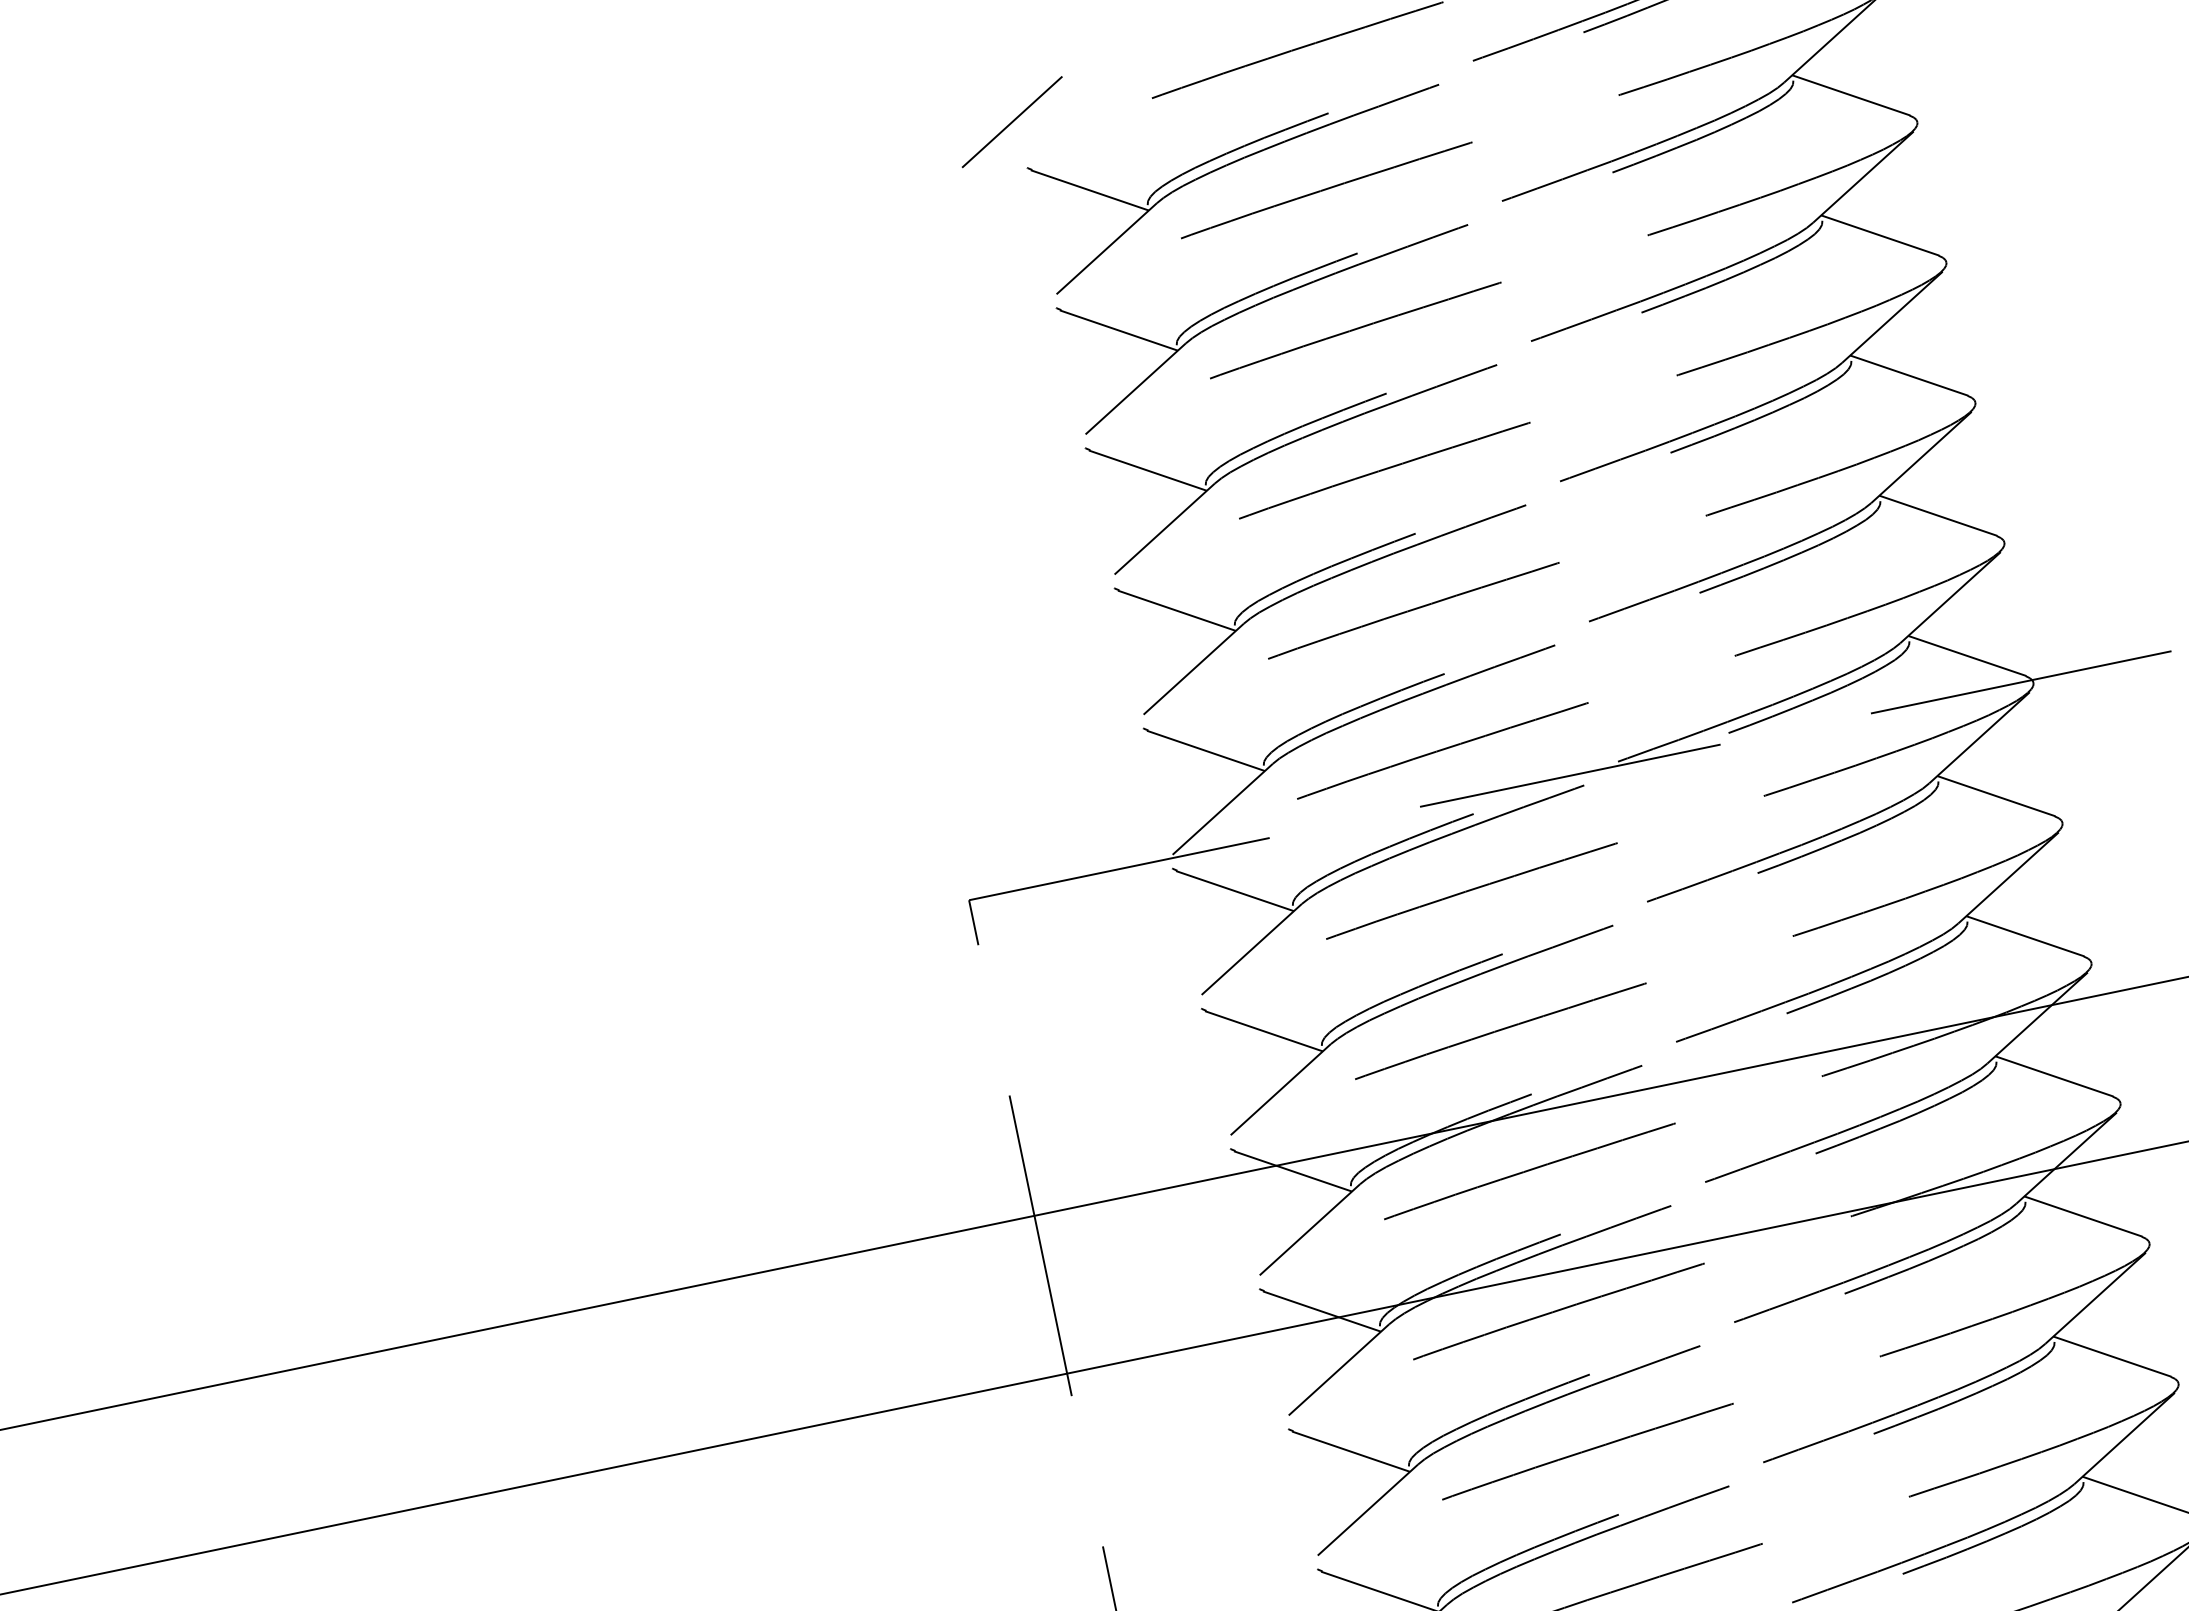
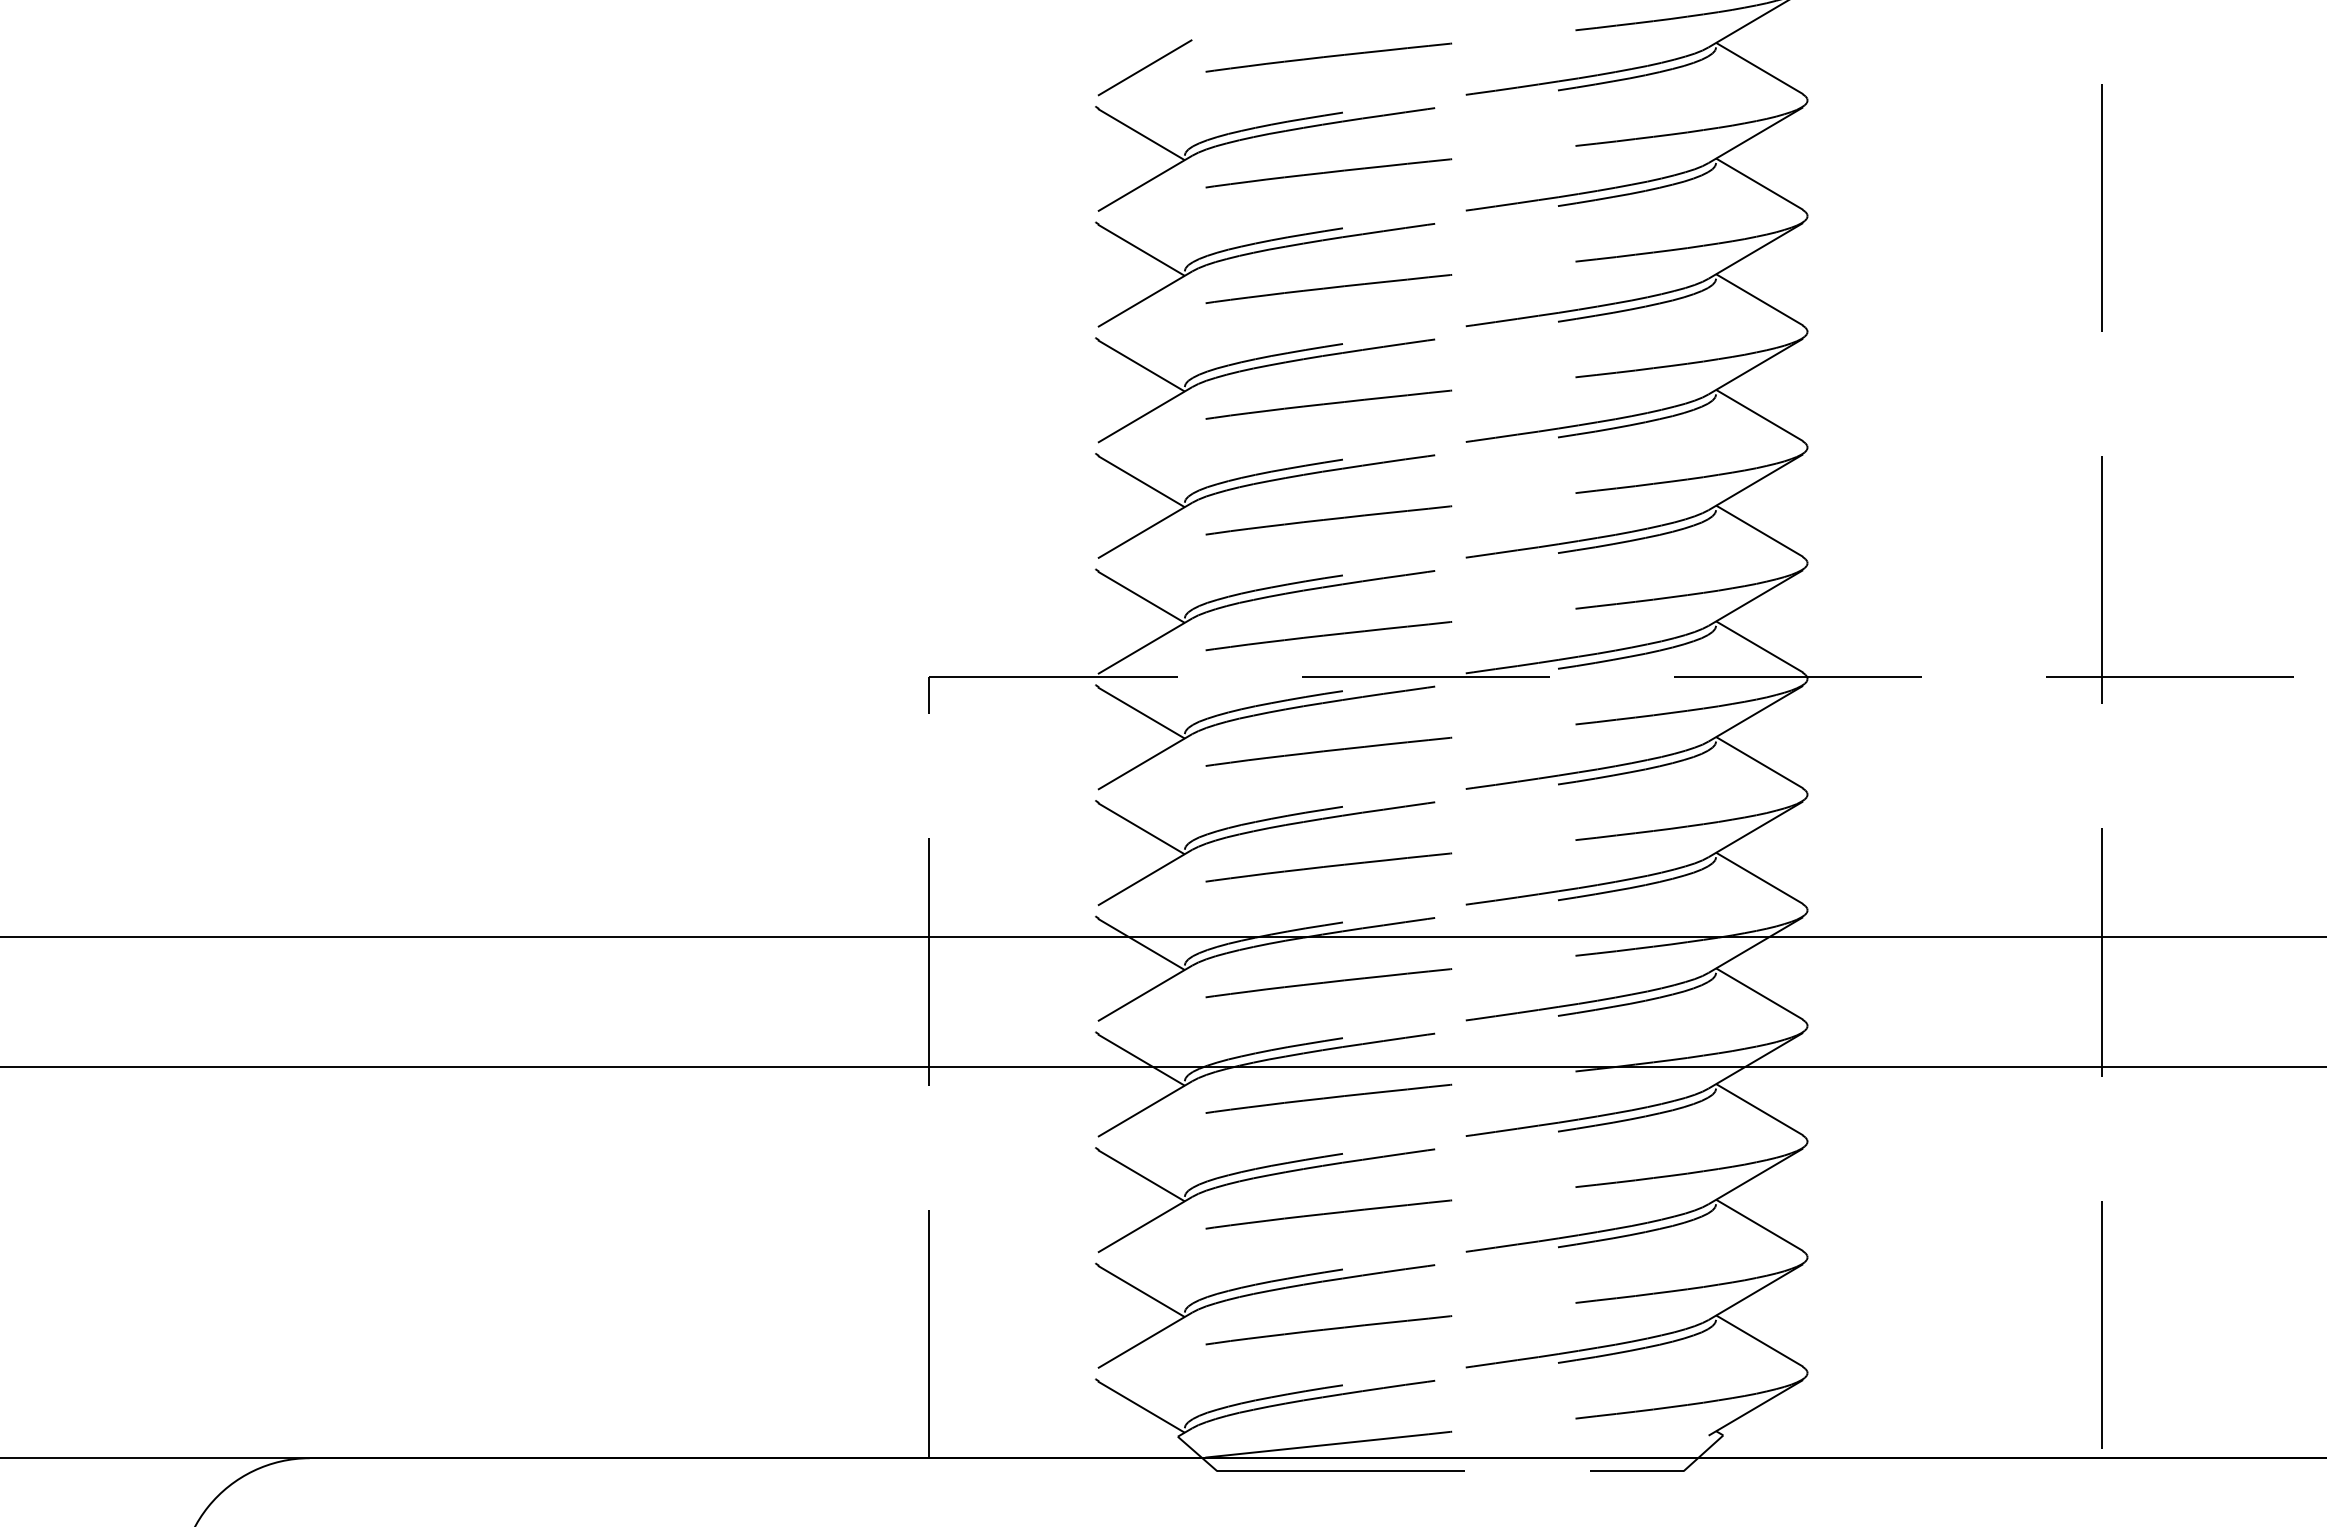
line: (1011, 121) -> (1144, 67), moved

